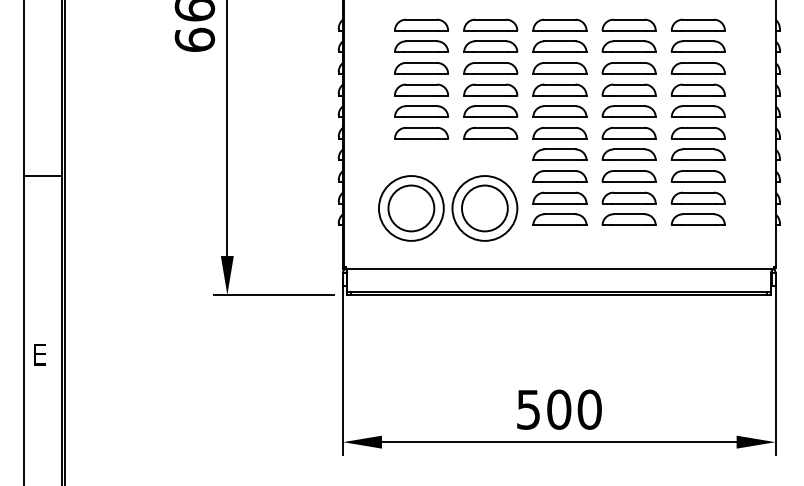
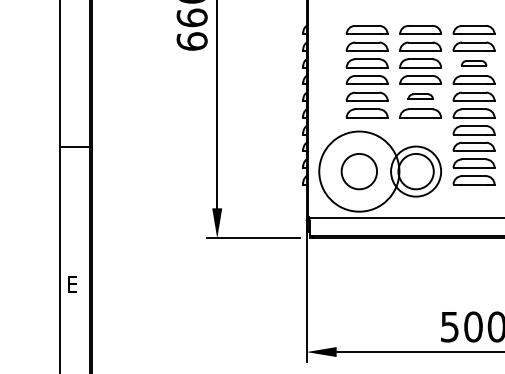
part: (559, 68) -> (473, 63), size x0.6
part: (490, 111) -> (420, 96), size x0.6
circle: (410, 208) -> (358, 171), size x1.6

